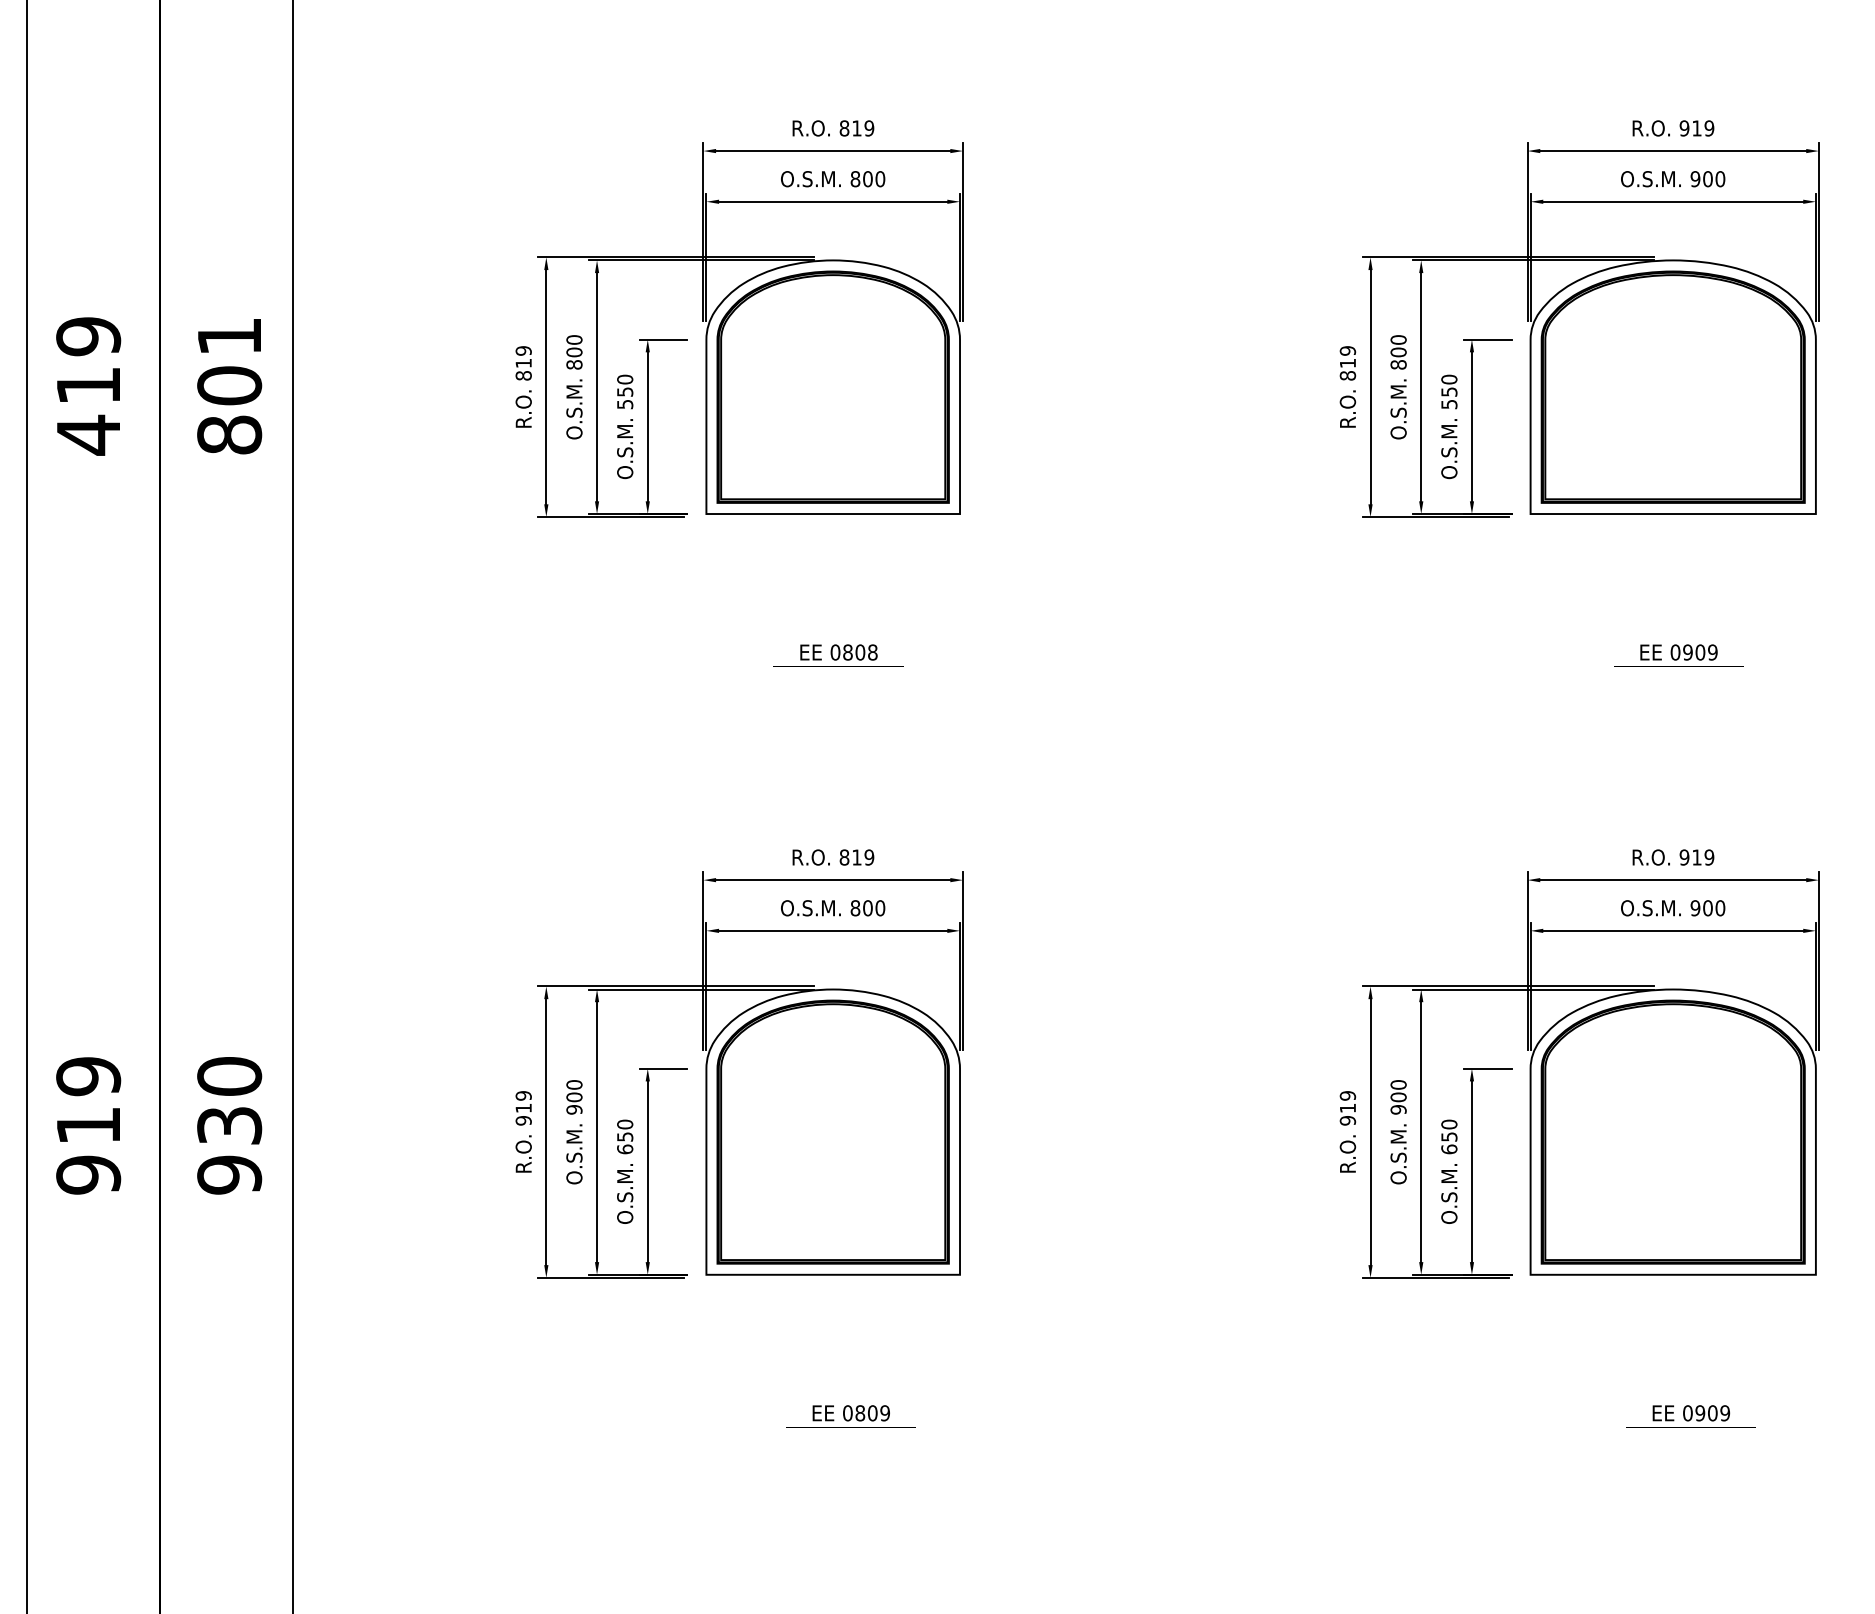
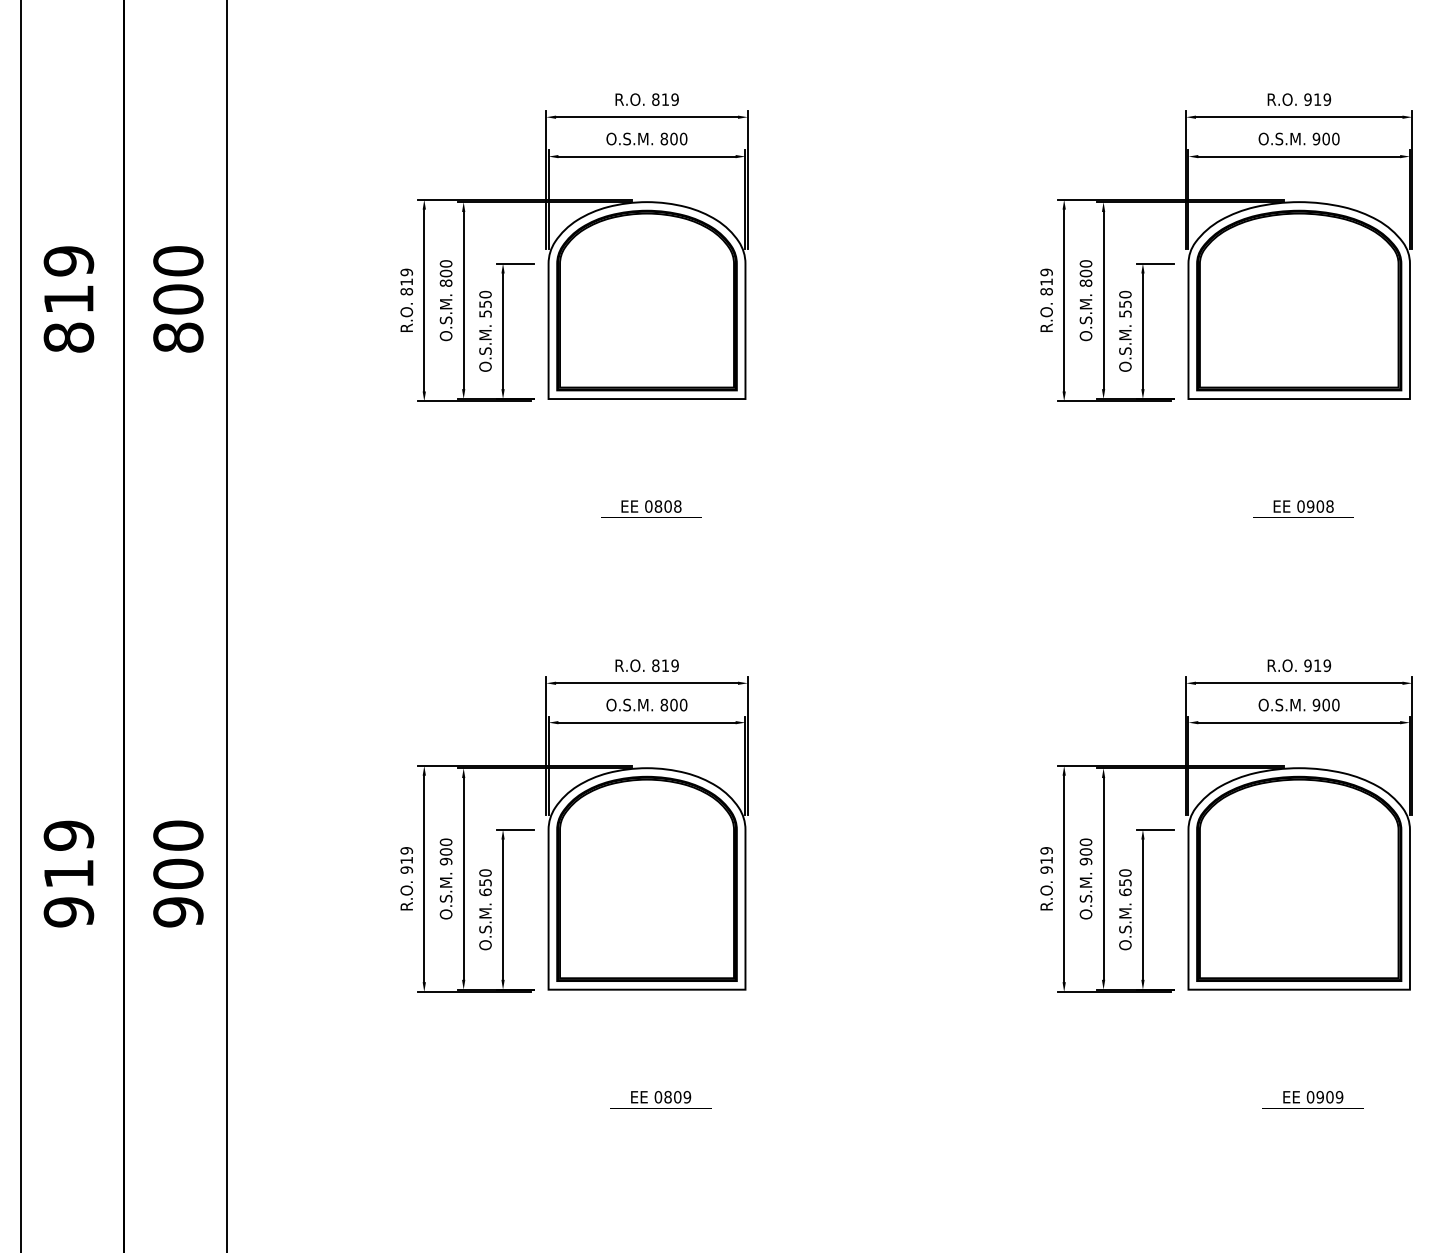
text: (229, 336) -> (178, 261), 801 -> 800
text: (88, 434) -> (68, 337), 419 -> 819
text: (1712, 652) -> (1329, 506), 0909 -> 0908
text: (229, 1125) -> (178, 873), 930 -> 900

